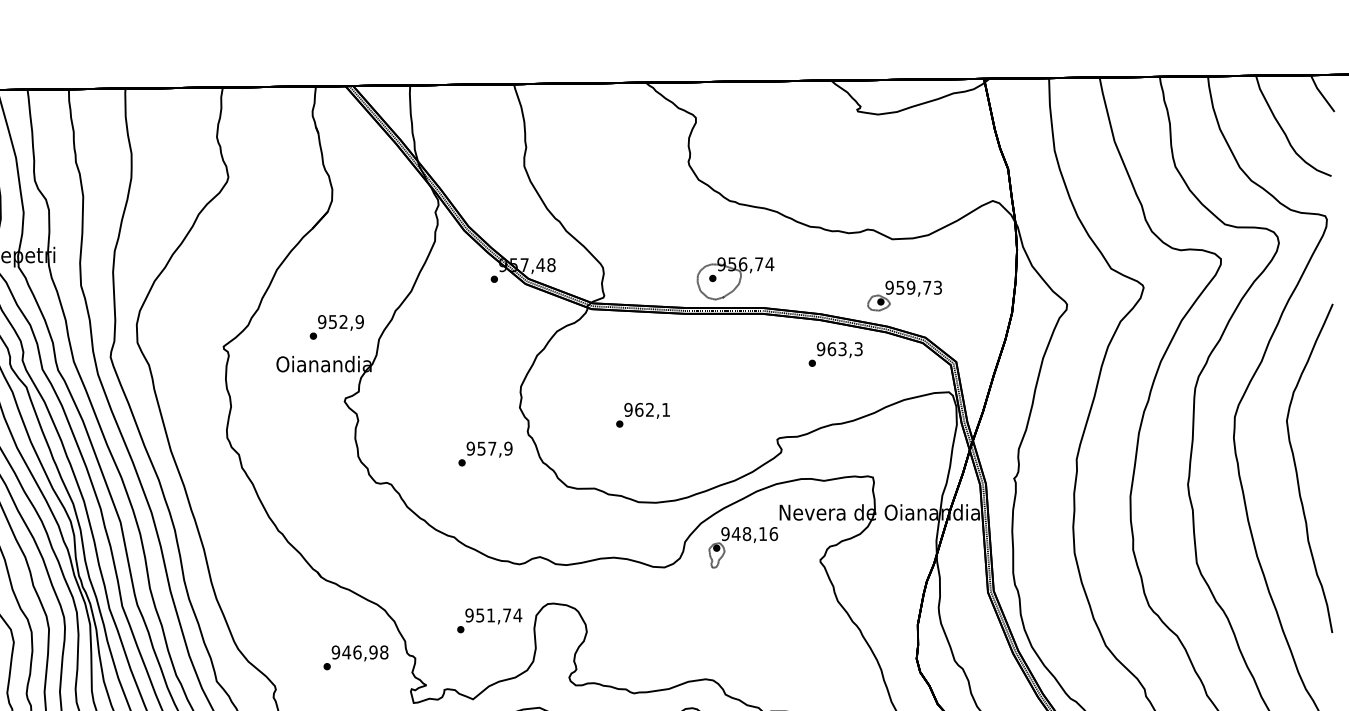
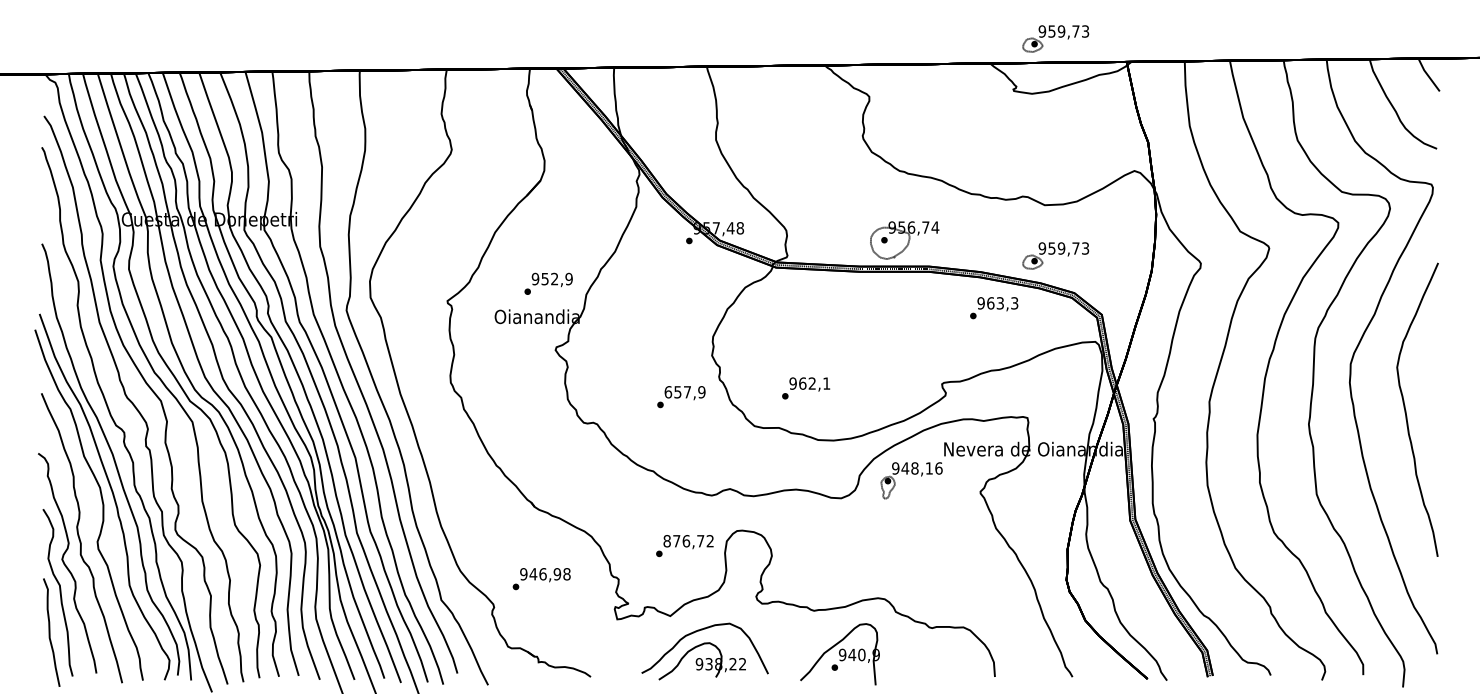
part: (904, 52) -> (1055, 38), added
text: (643, 415) -> (806, 388), moved
text: (471, 448) -> (668, 392), 957,9 -> 657,9
text: (493, 615) -> (688, 541), 951,74 -> 876,72
text: (355, 658) -> (541, 579), moved

